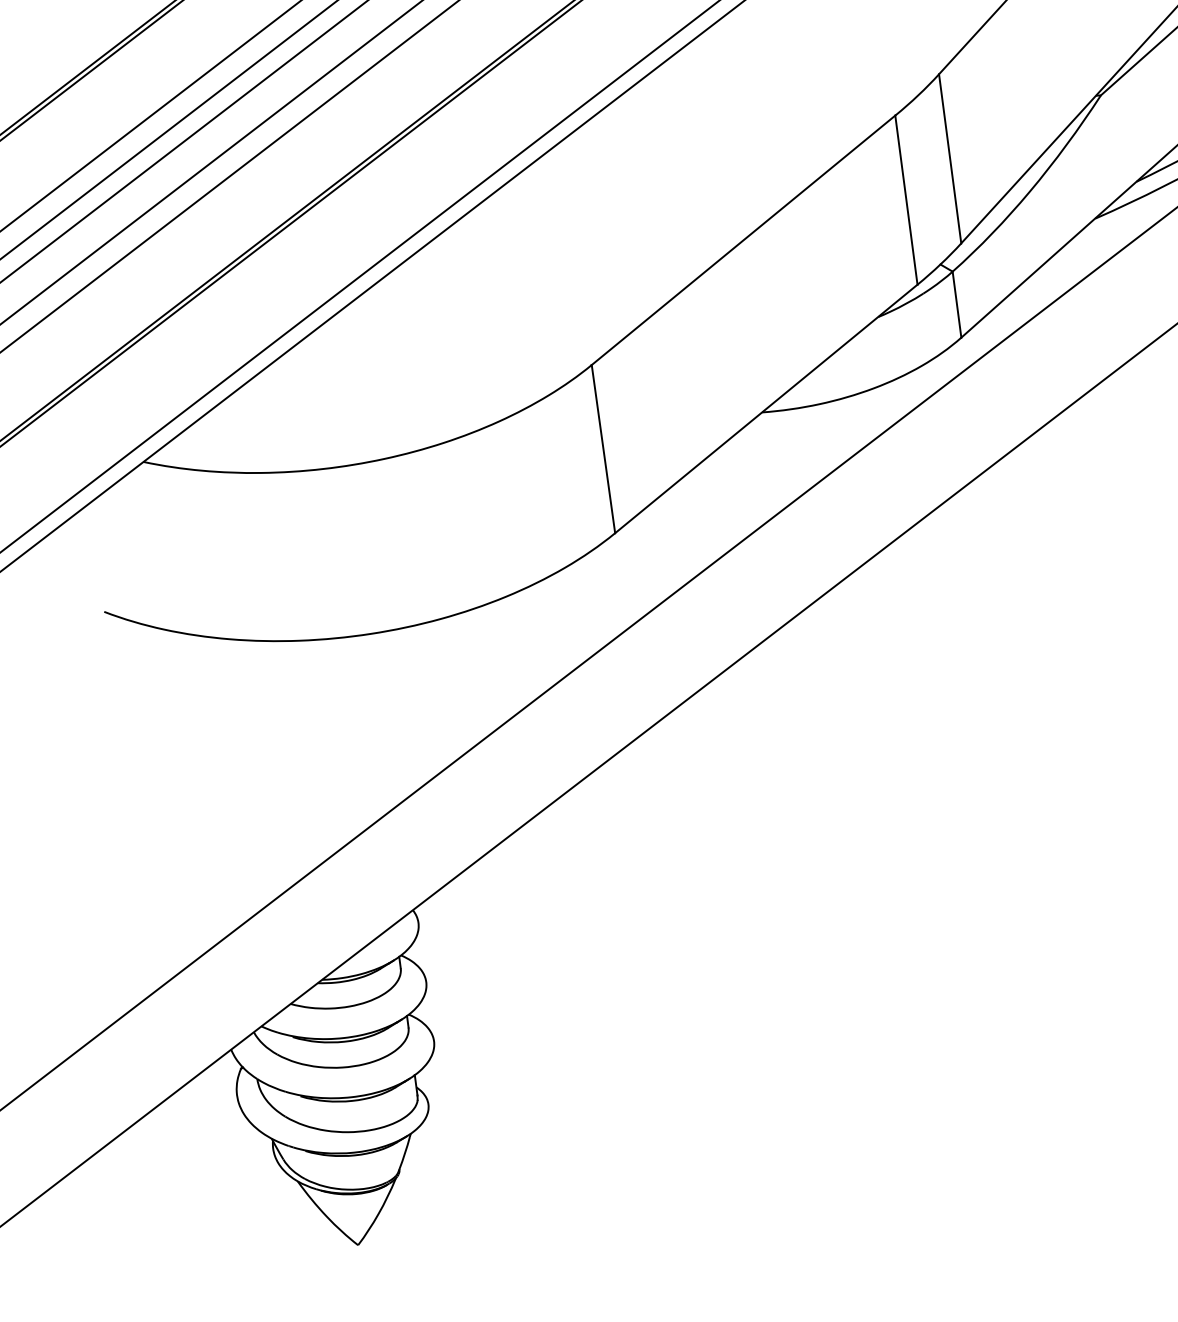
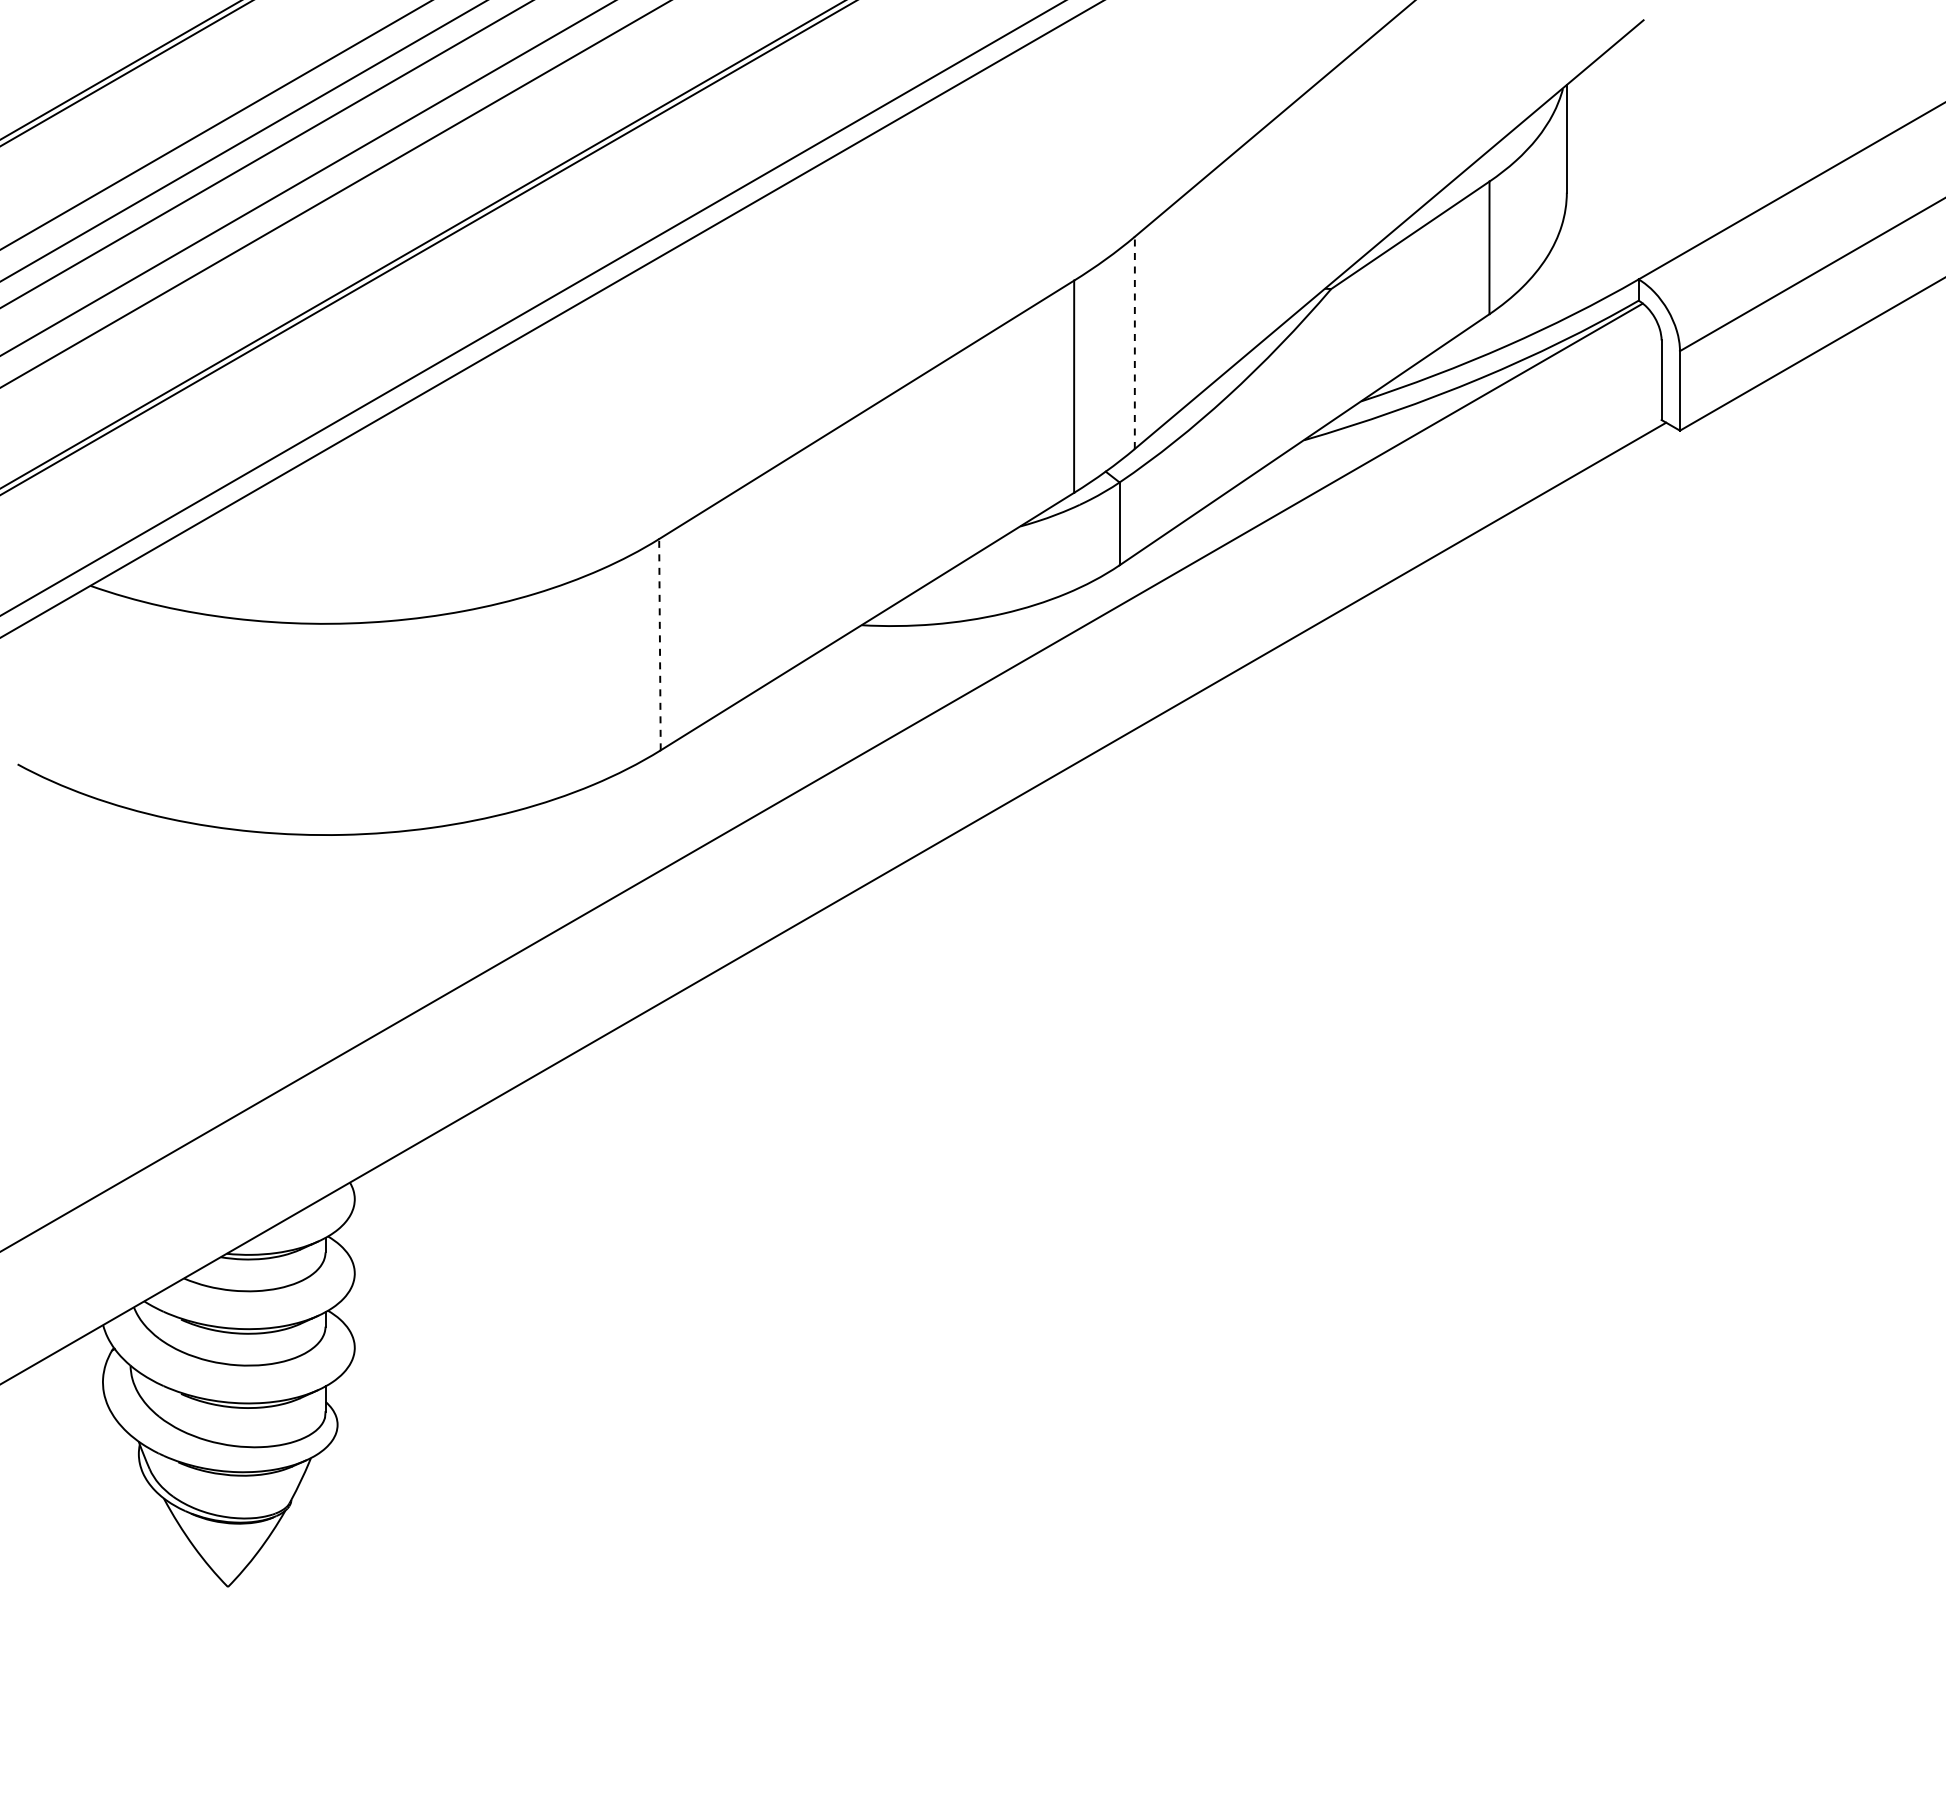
line: (949, 158) -> (1134, 342), solid -> dashed
line: (603, 449) -> (659, 644), solid -> dashed

